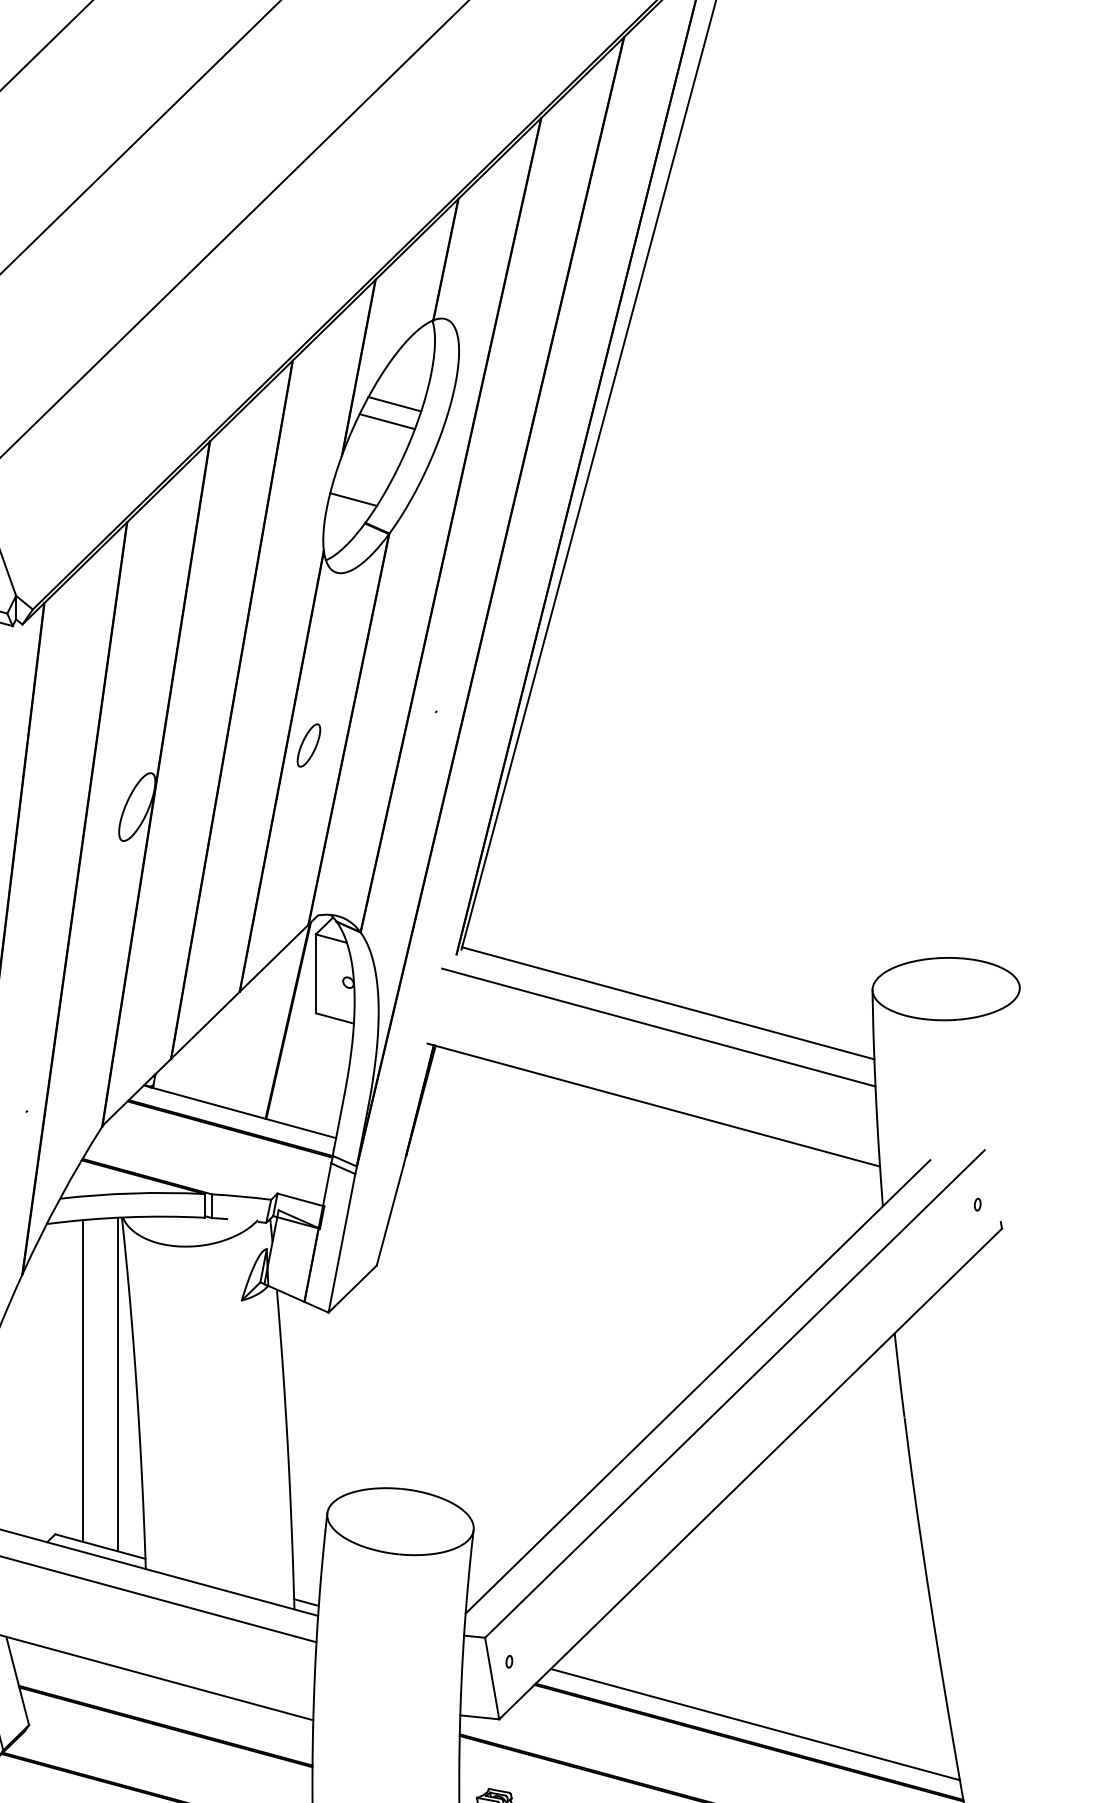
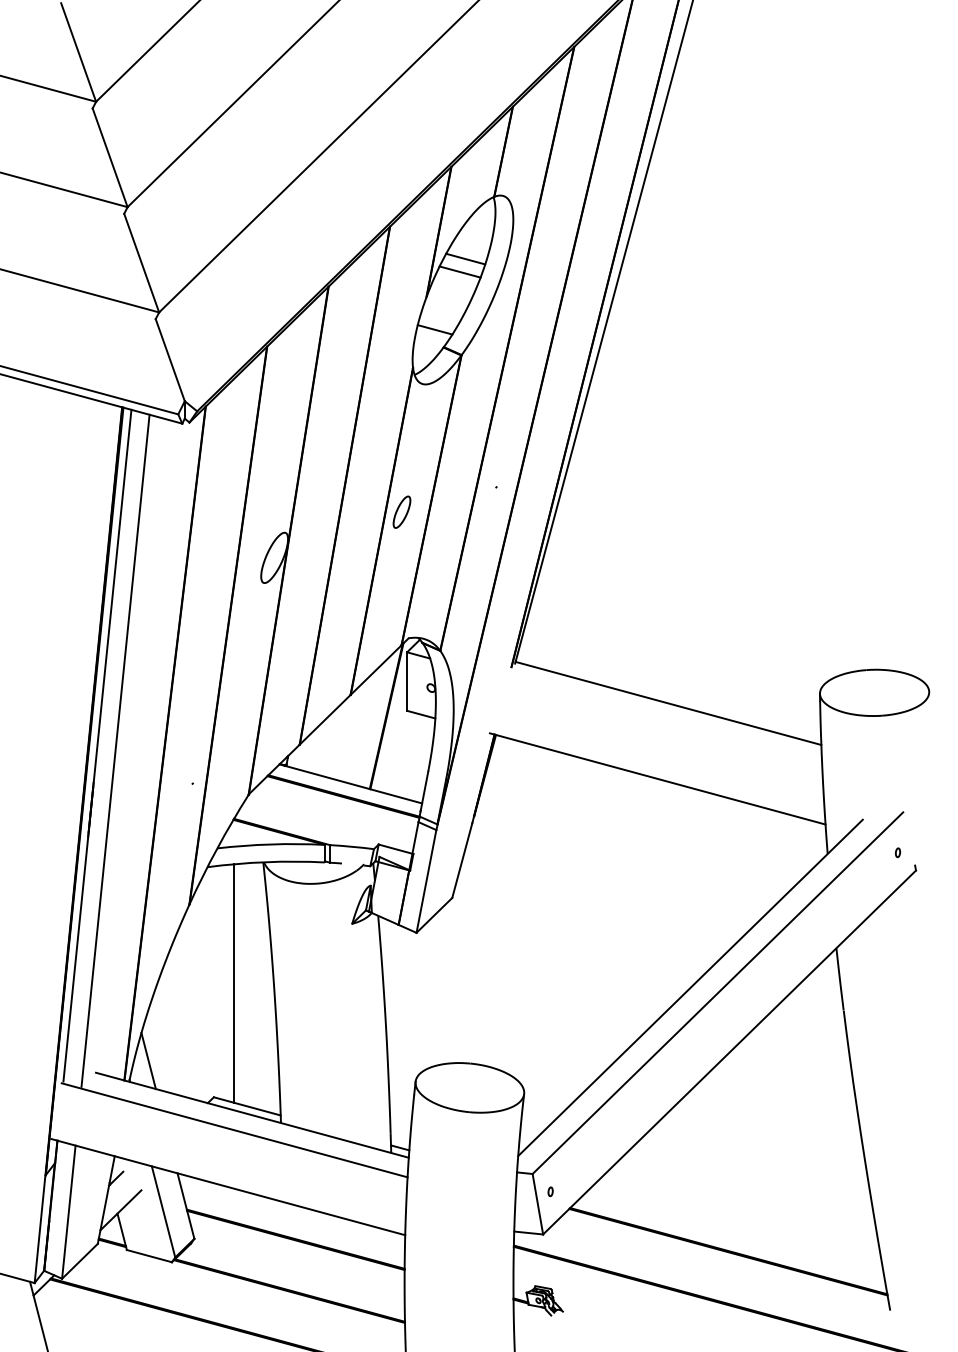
line: (658, 1027) -> (661, 721), removed
line: (118, 1383) -> (260, 985), removed
line: (754, 1724) -> (732, 1238), removed

